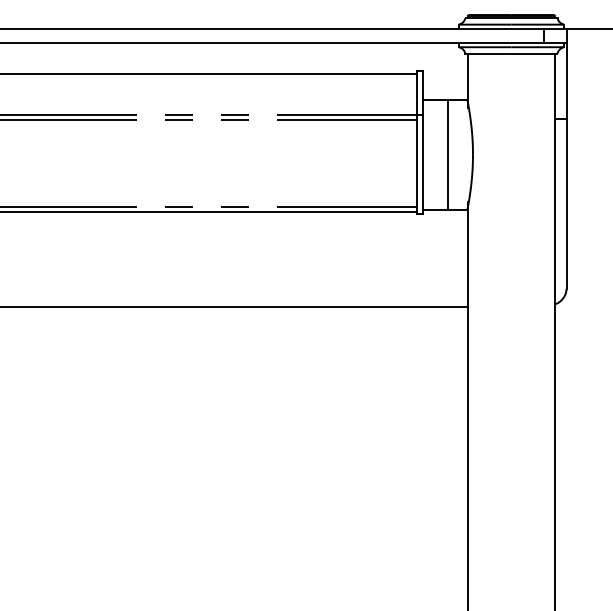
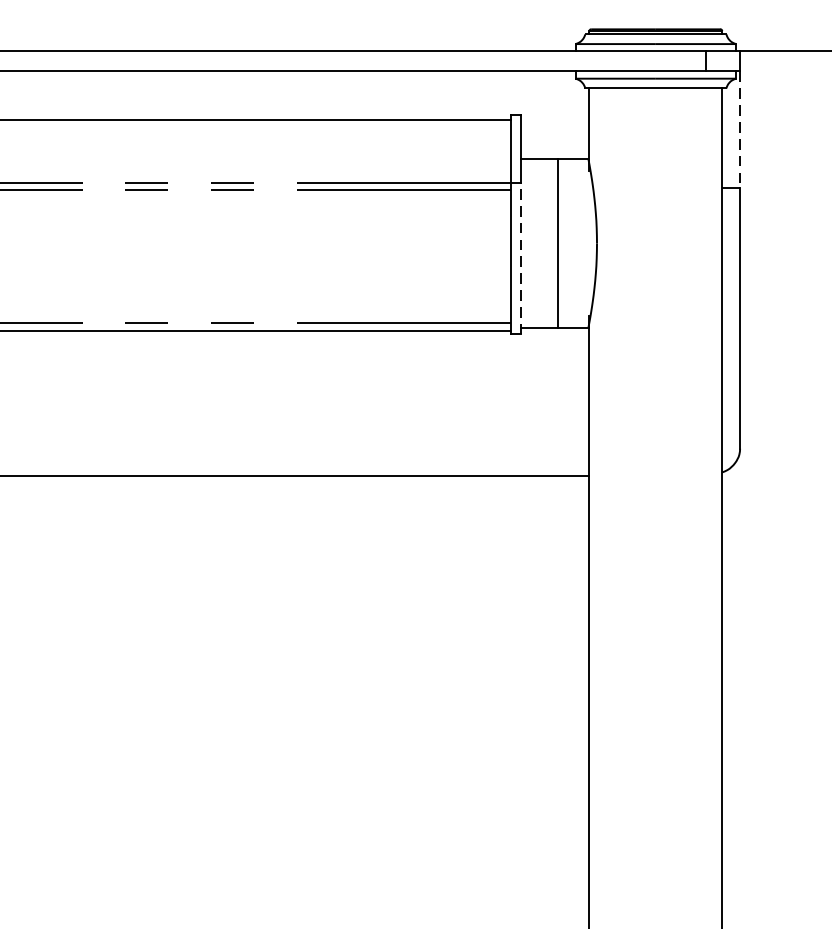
line: (566, 80) -> (740, 129), solid -> dashed
line: (423, 164) -> (521, 258), solid -> dashed

